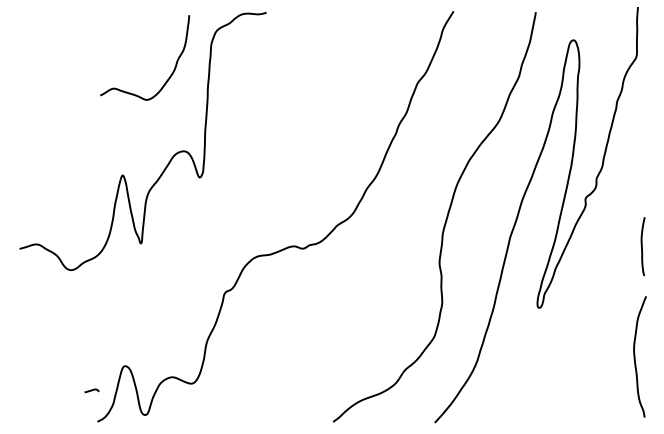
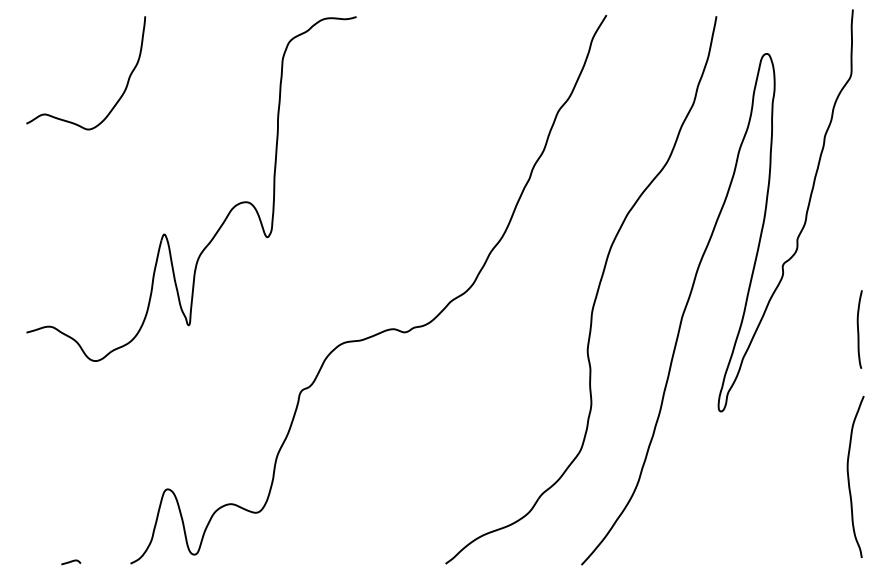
curve: (169, 75) -> (119, 97), moved
curve: (92, 390) -> (71, 562), moved

